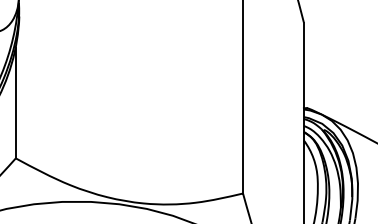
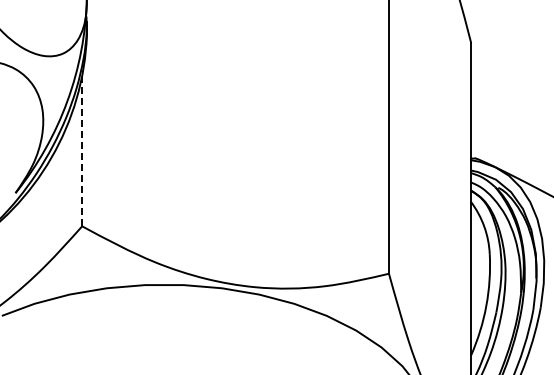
line: (16, 102) -> (82, 151), solid -> dashed

